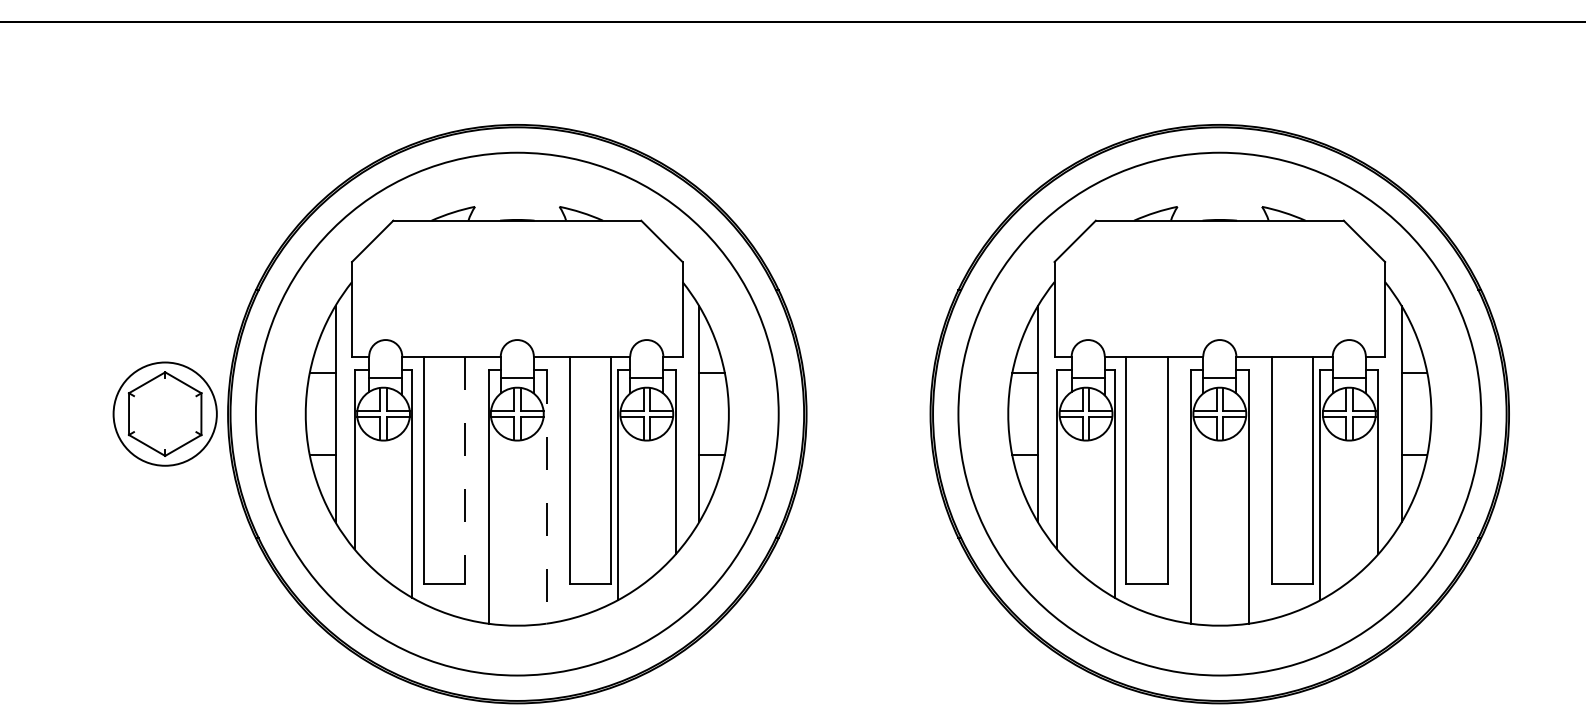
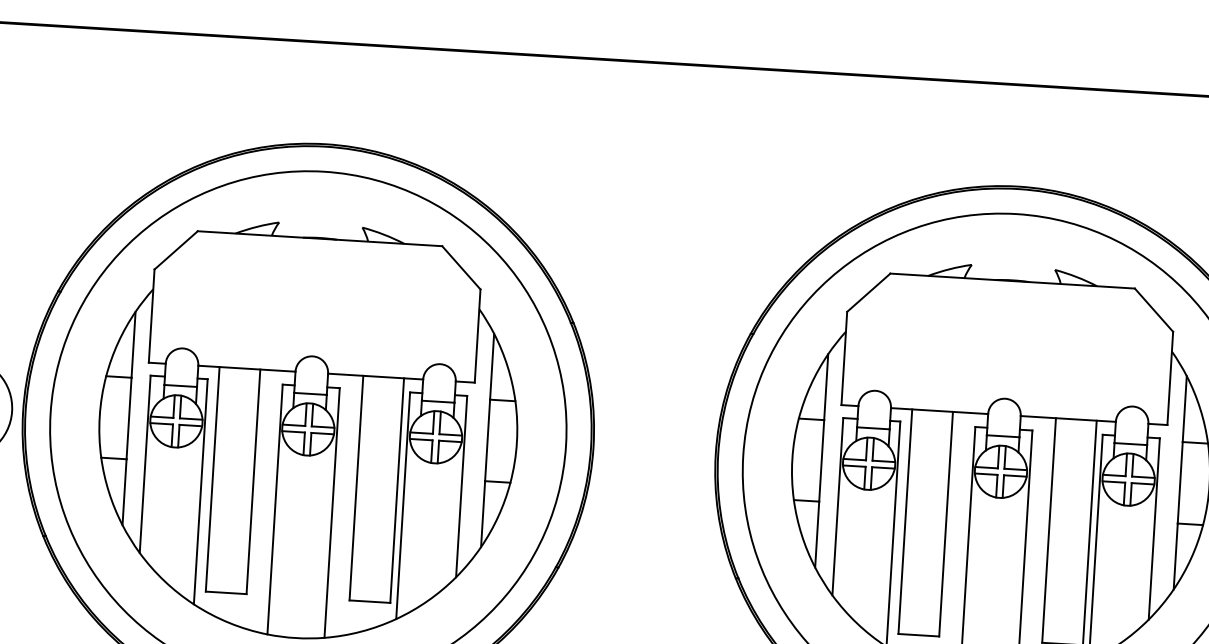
line: (465, 470) -> (253, 481), dashed -> solid
line: (546, 497) -> (332, 513), dashed -> solid

